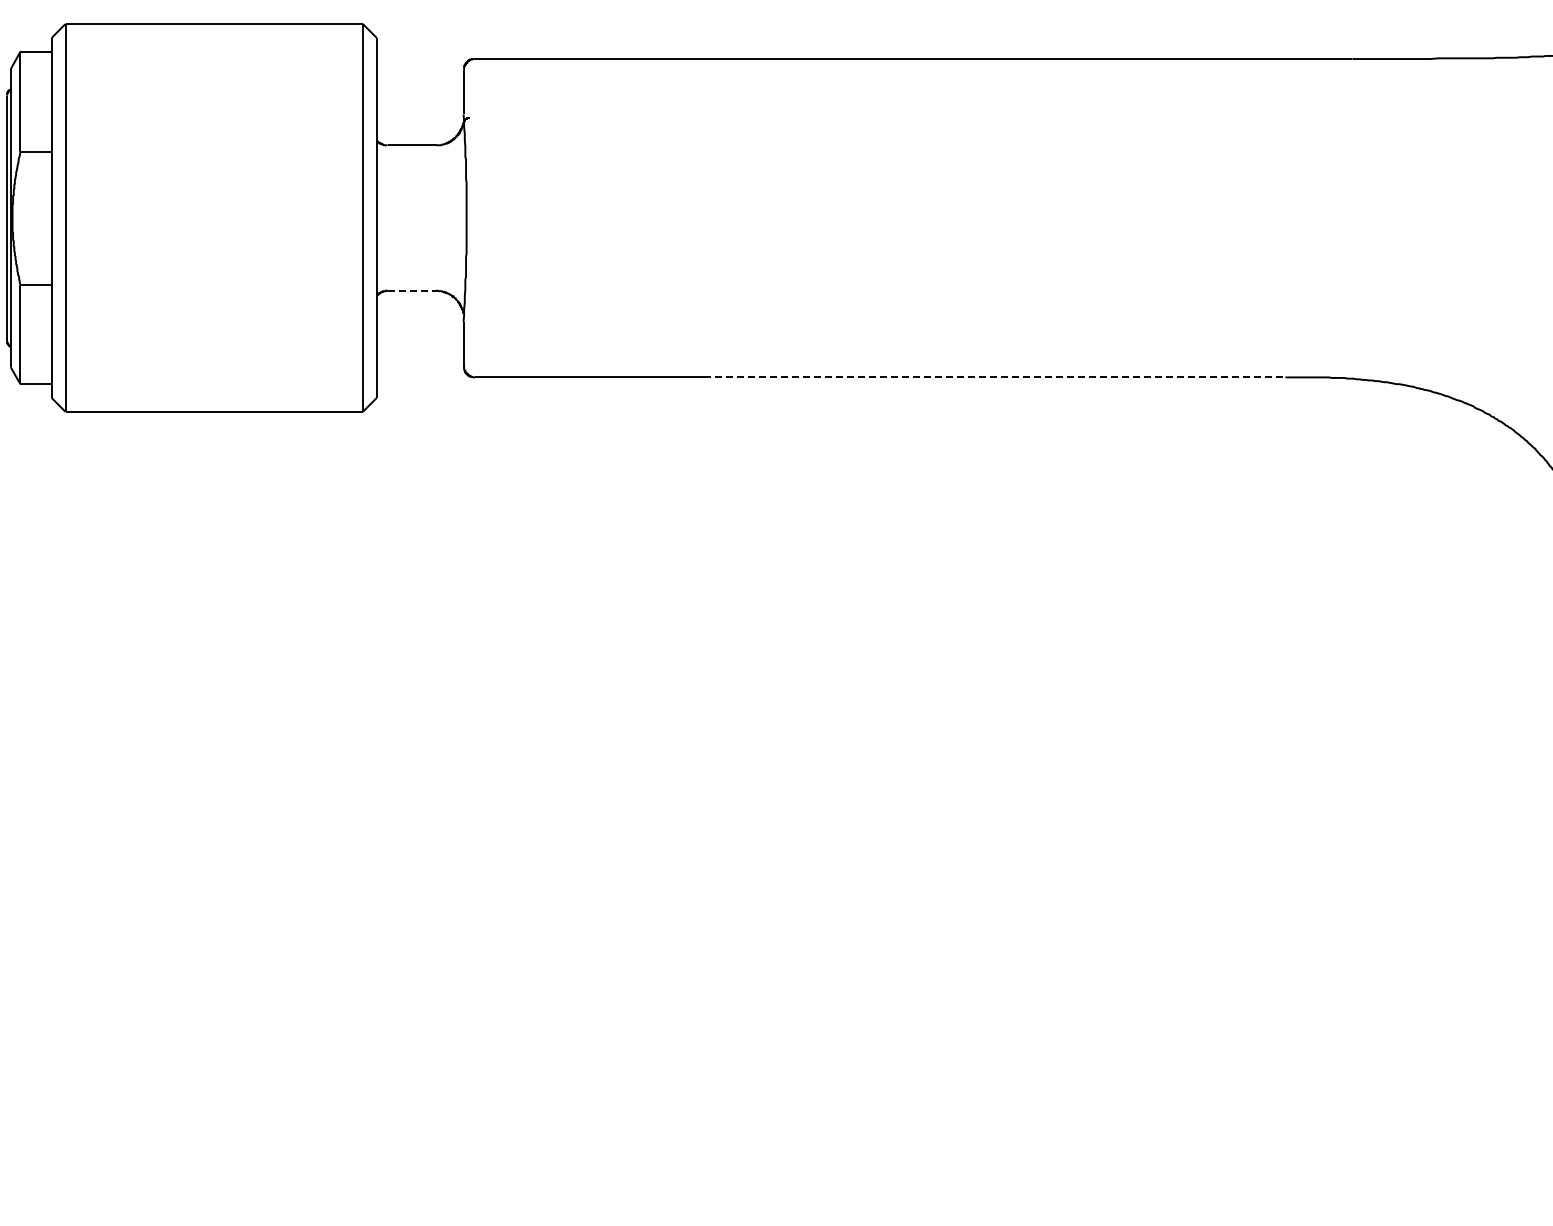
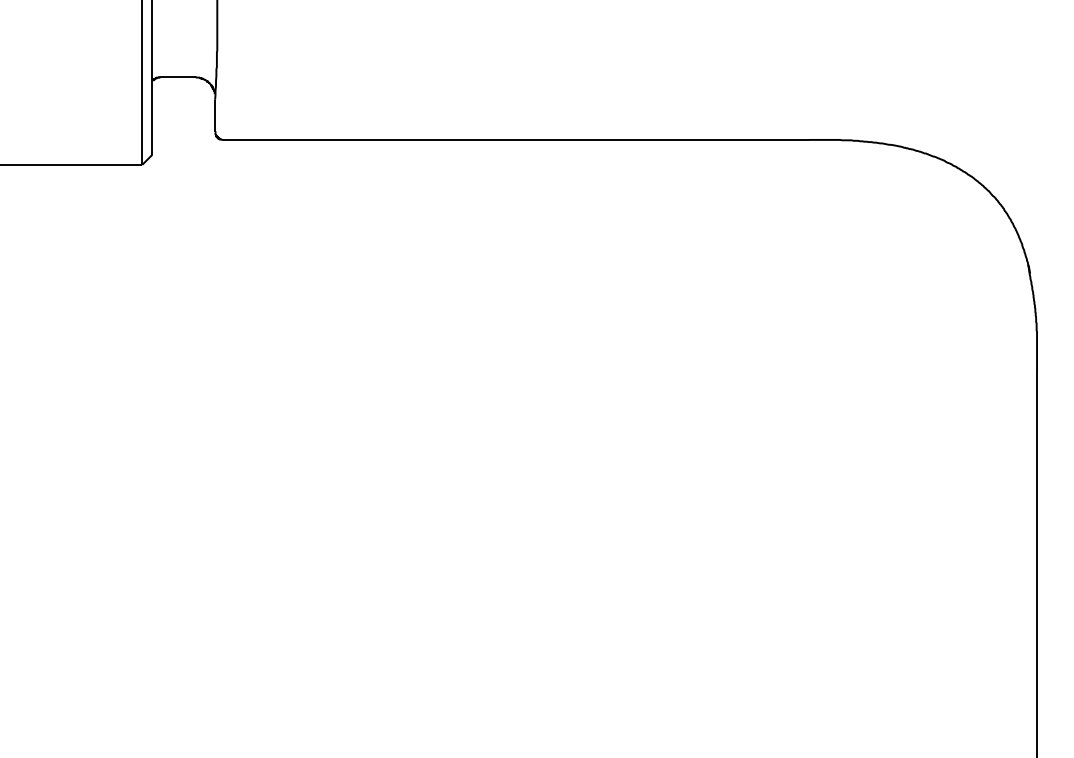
line: (412, 290) -> (178, 77), dashed -> solid
line: (994, 377) -> (598, 139), dashed -> solid

